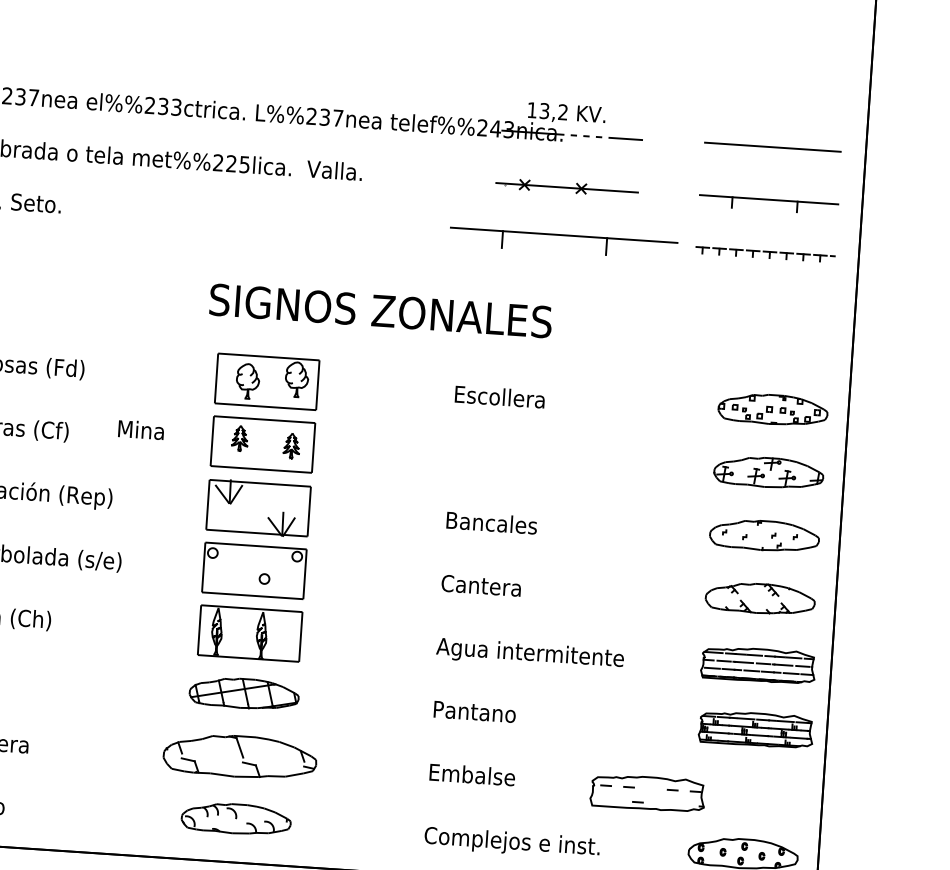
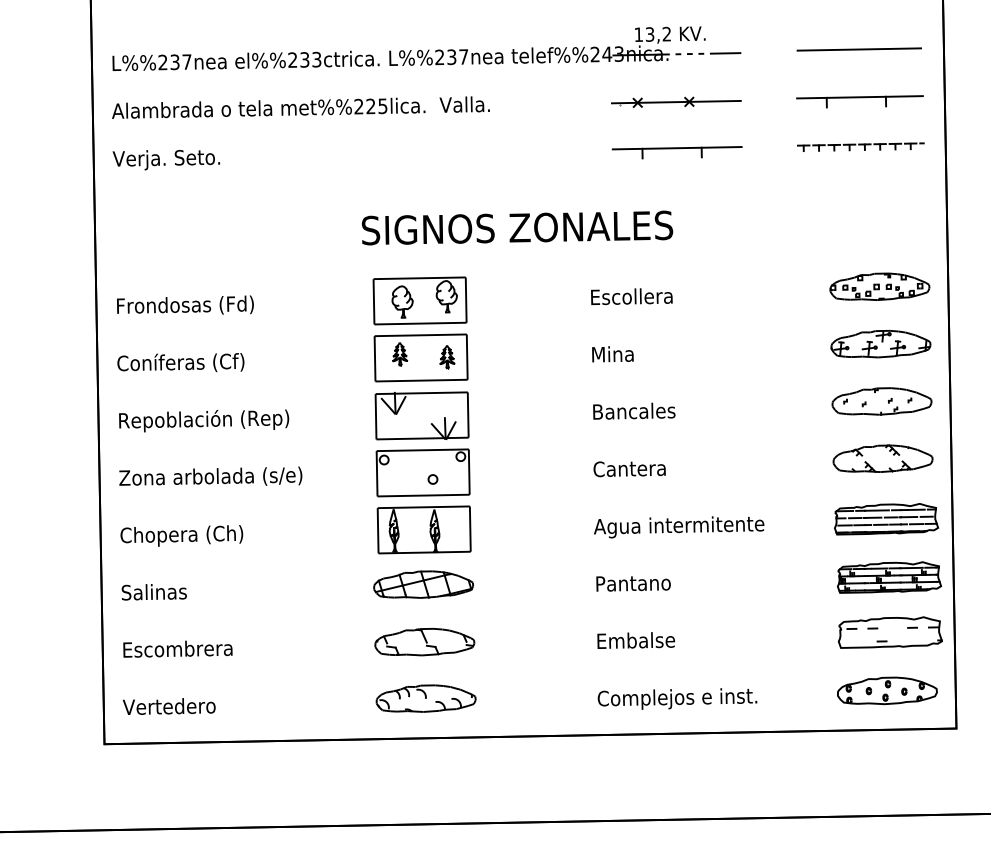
part: (562, 243) -> (676, 152), size x0.62
text: (140, 430) -> (612, 354), moved
part: (239, 757) -> (424, 642), size x0.71
part: (646, 793) -> (889, 632), moved

